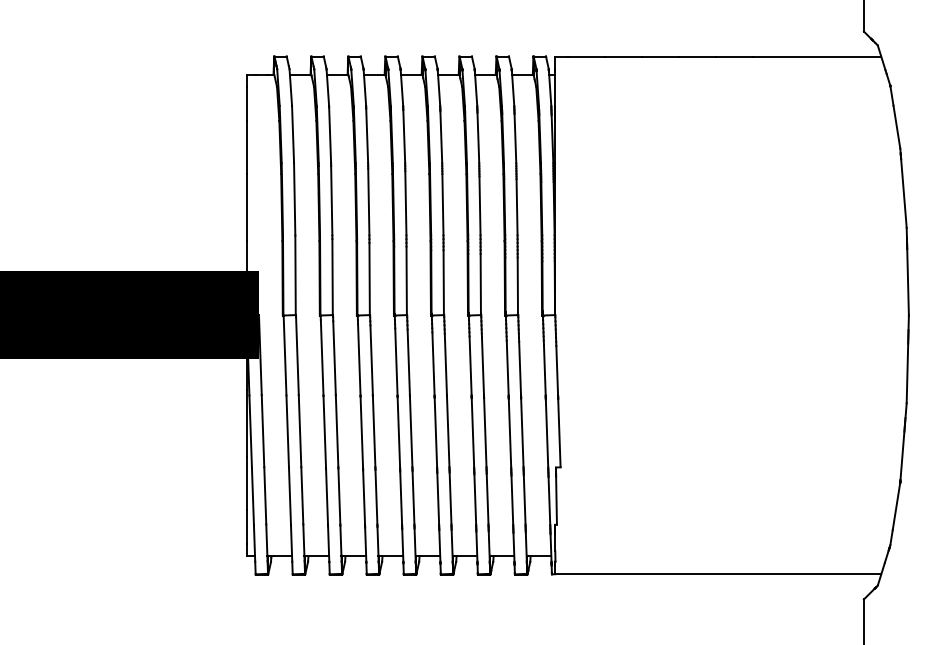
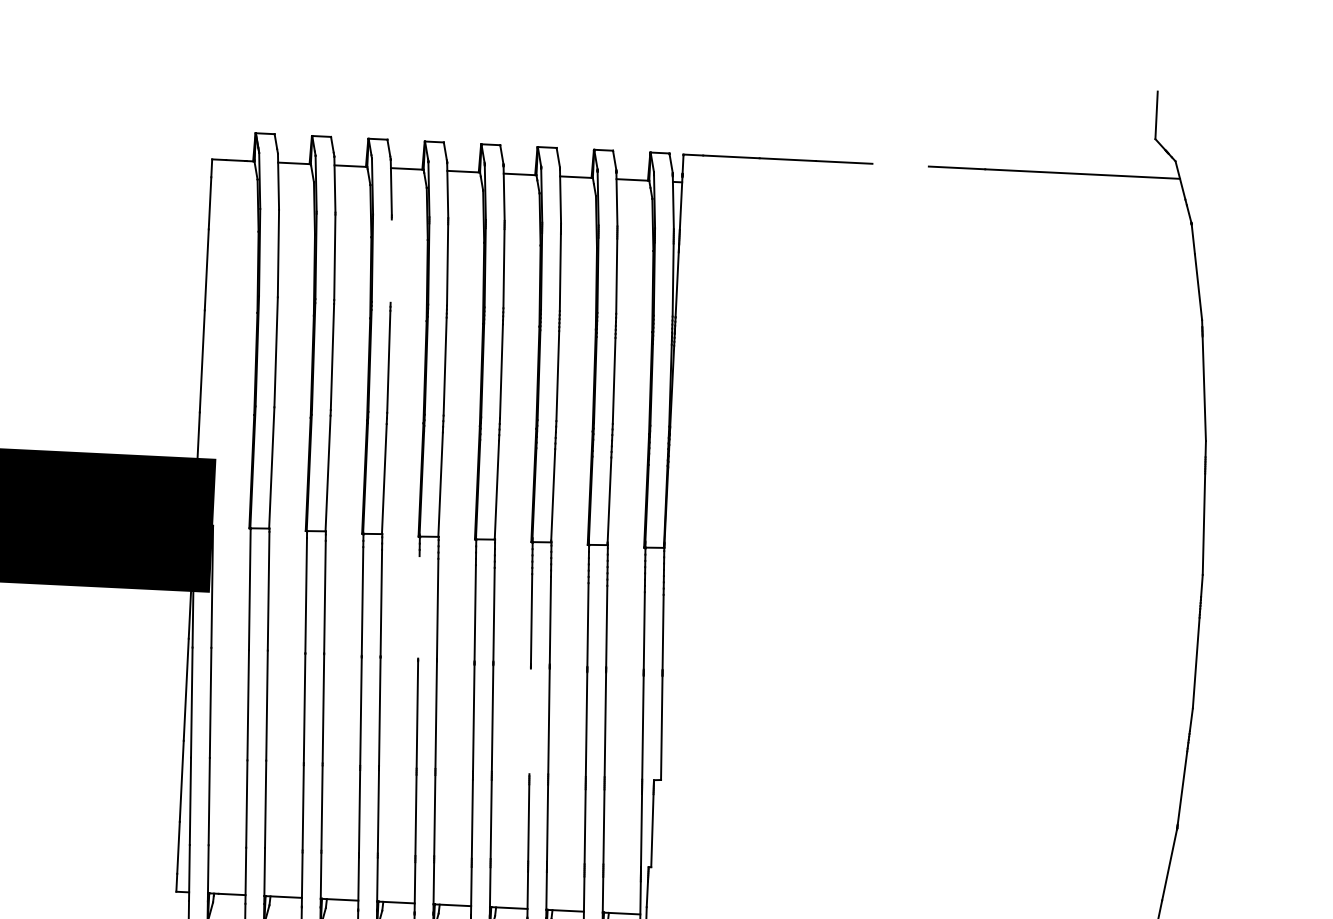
line: (697, 56) -> (900, 164), removed
line: (367, 135) -> (391, 260), removed
line: (396, 361) -> (419, 606), removed
line: (472, 432) -> (529, 720), removed

